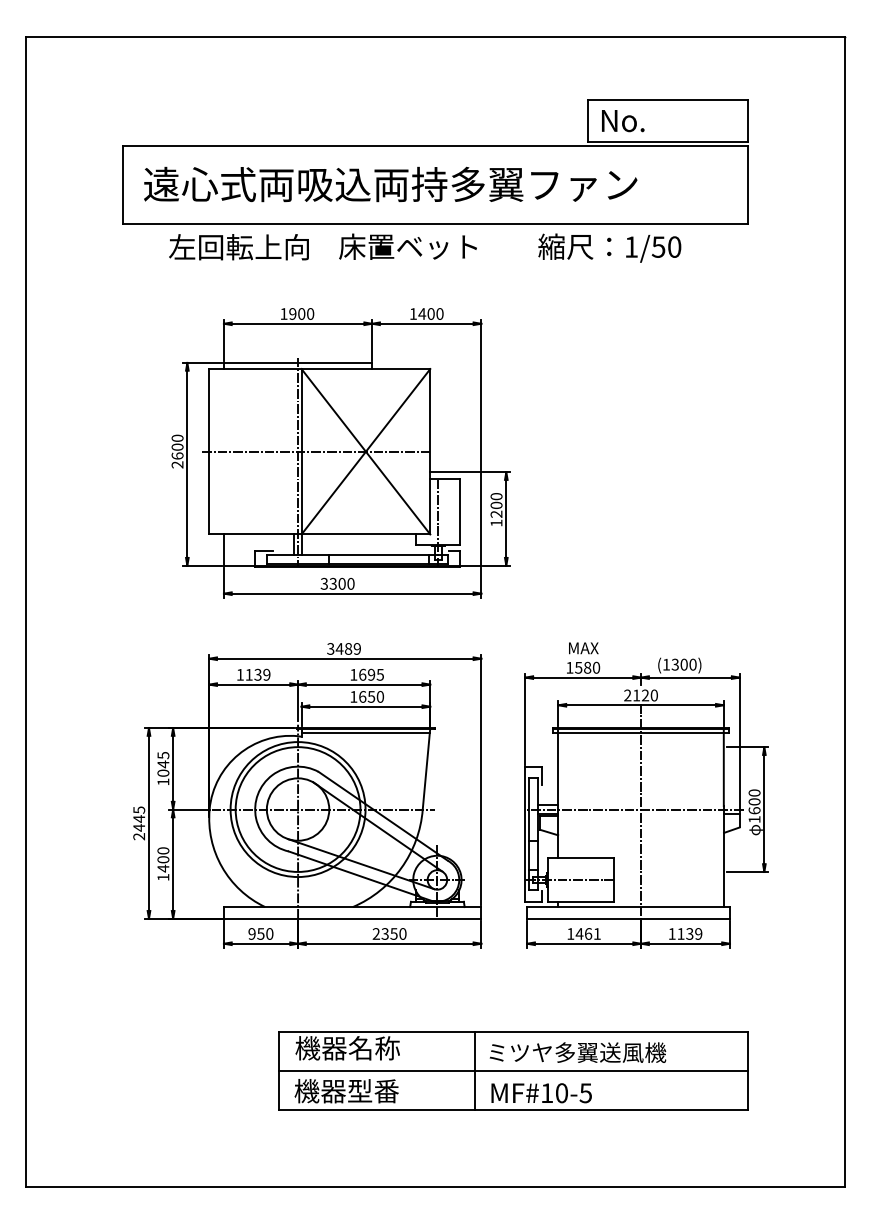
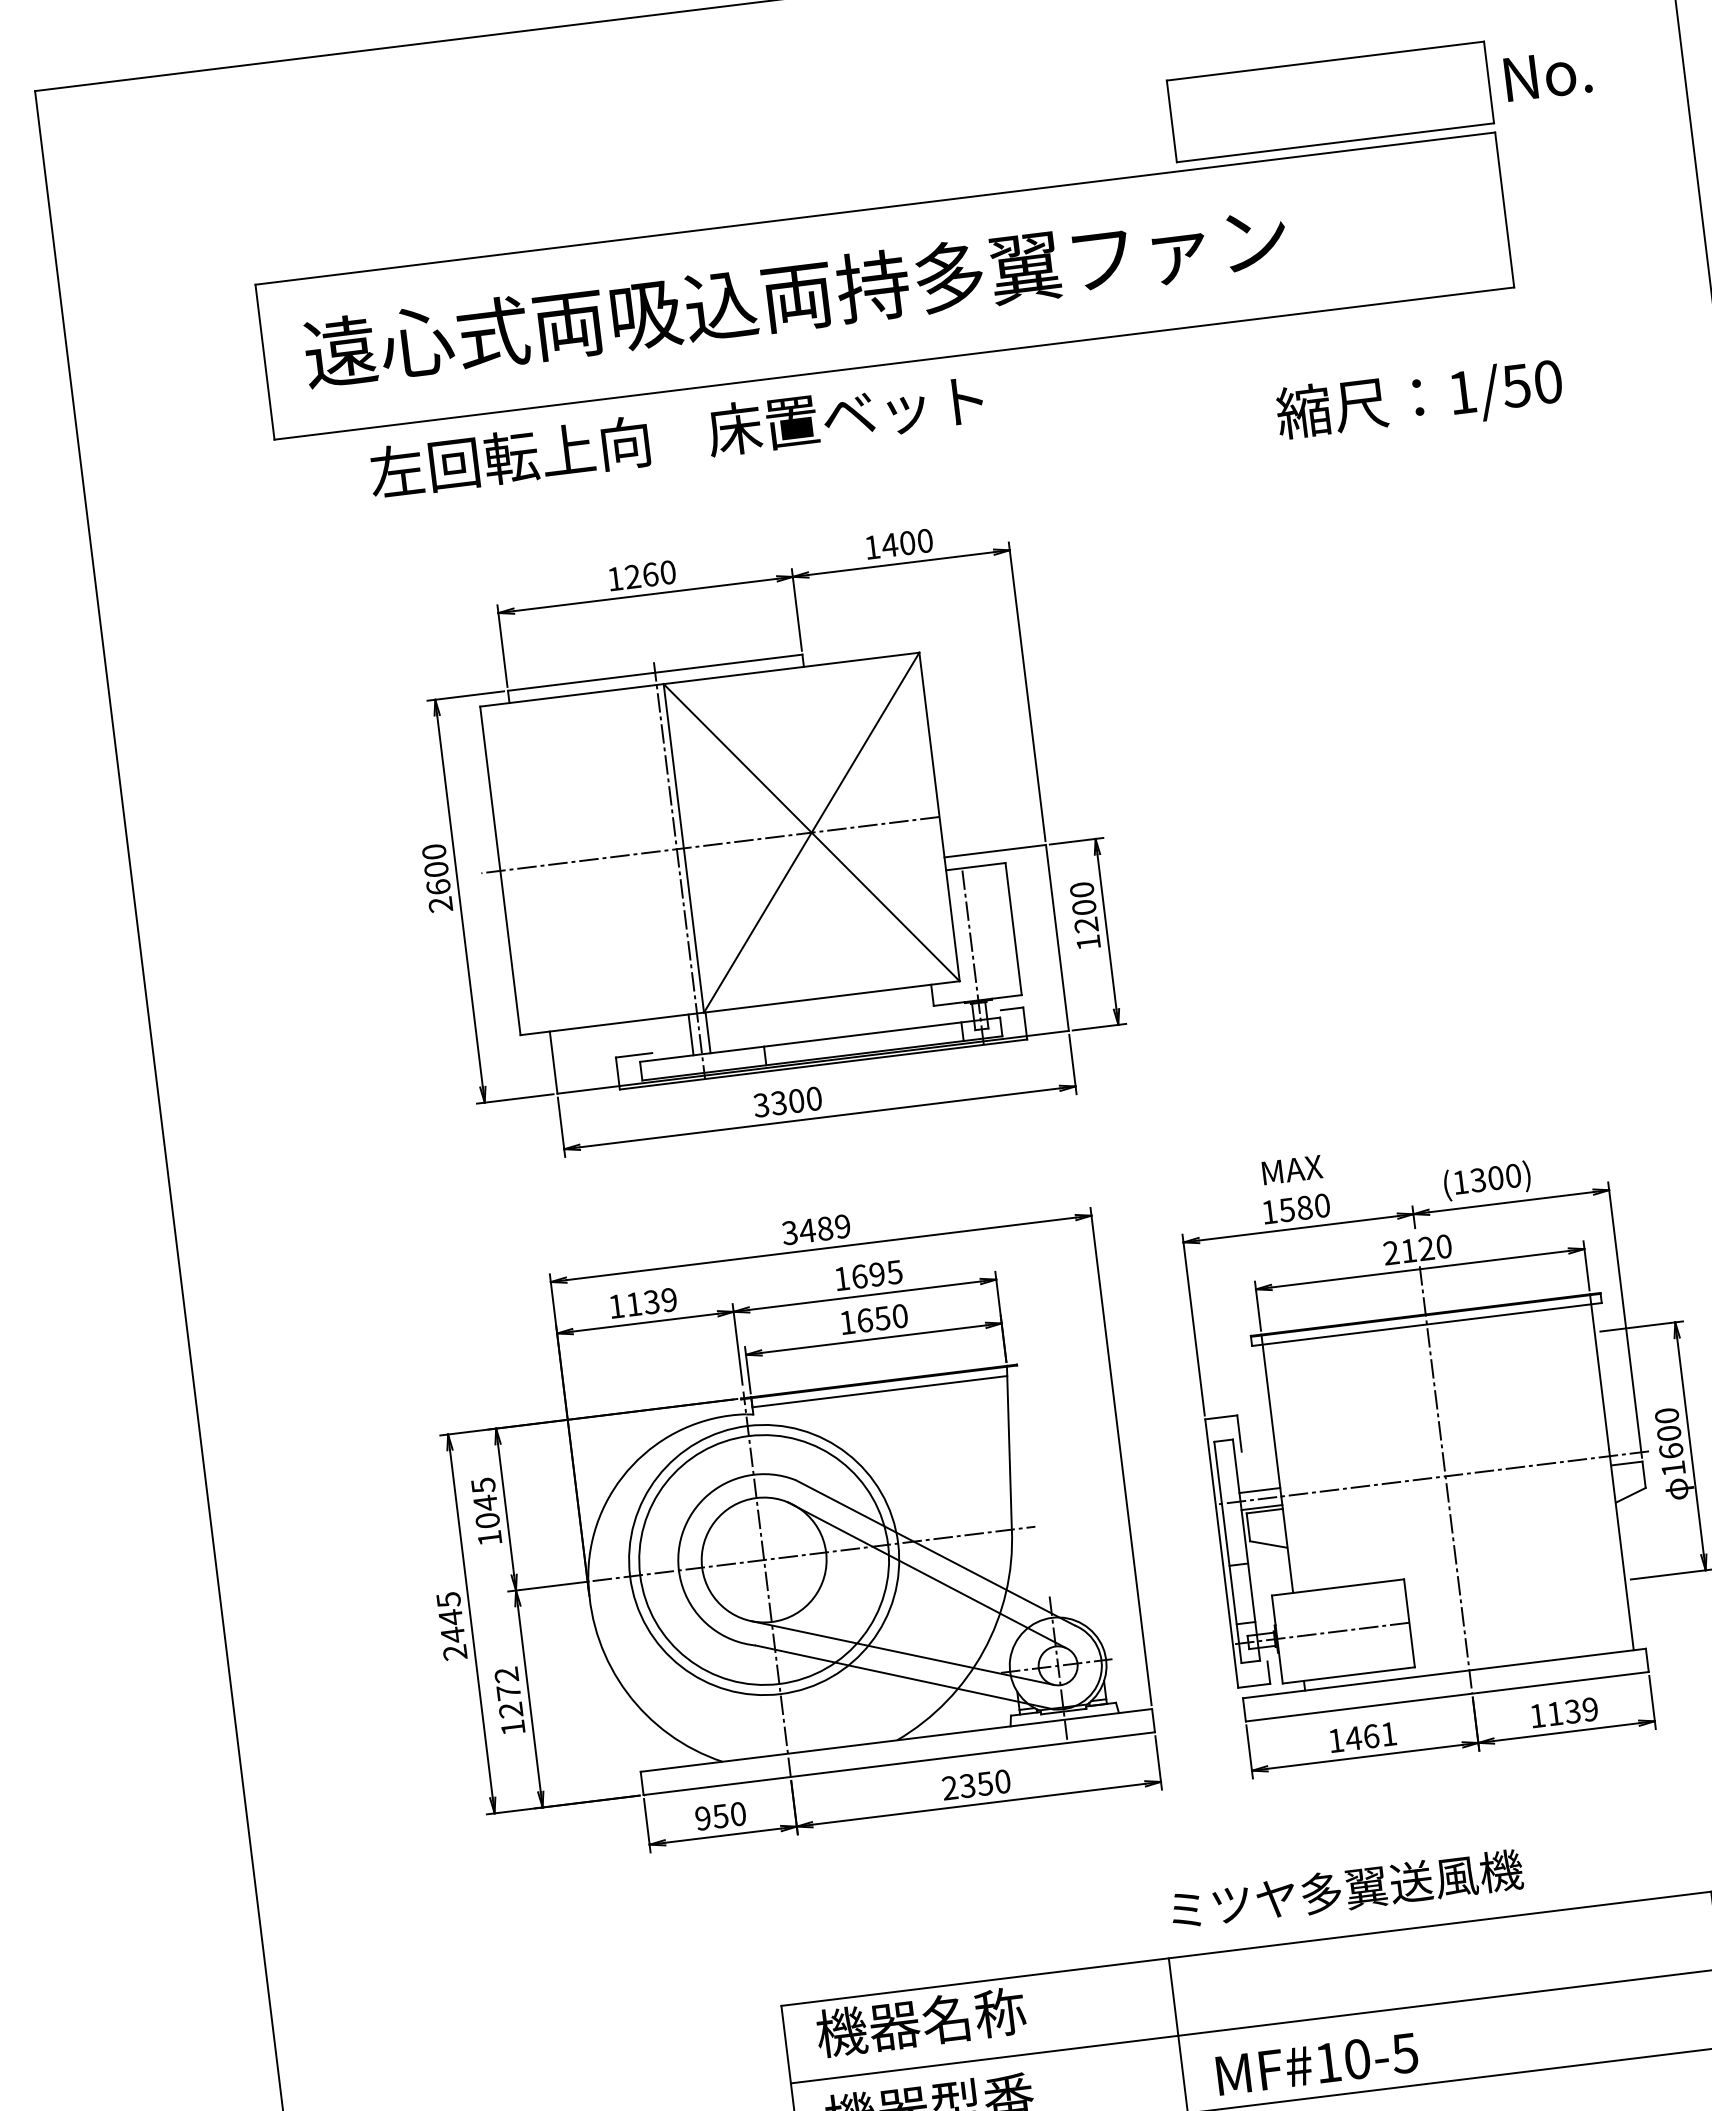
text: (623, 121) -> (1548, 76), moved
text: (609, 247) -> (1418, 398), moved
text: (297, 313) -> (642, 574), 1900 -> 1260
text: (163, 859) -> (508, 1692), 1400 -> 1272
text: (577, 1052) -> (1345, 1889), moved

